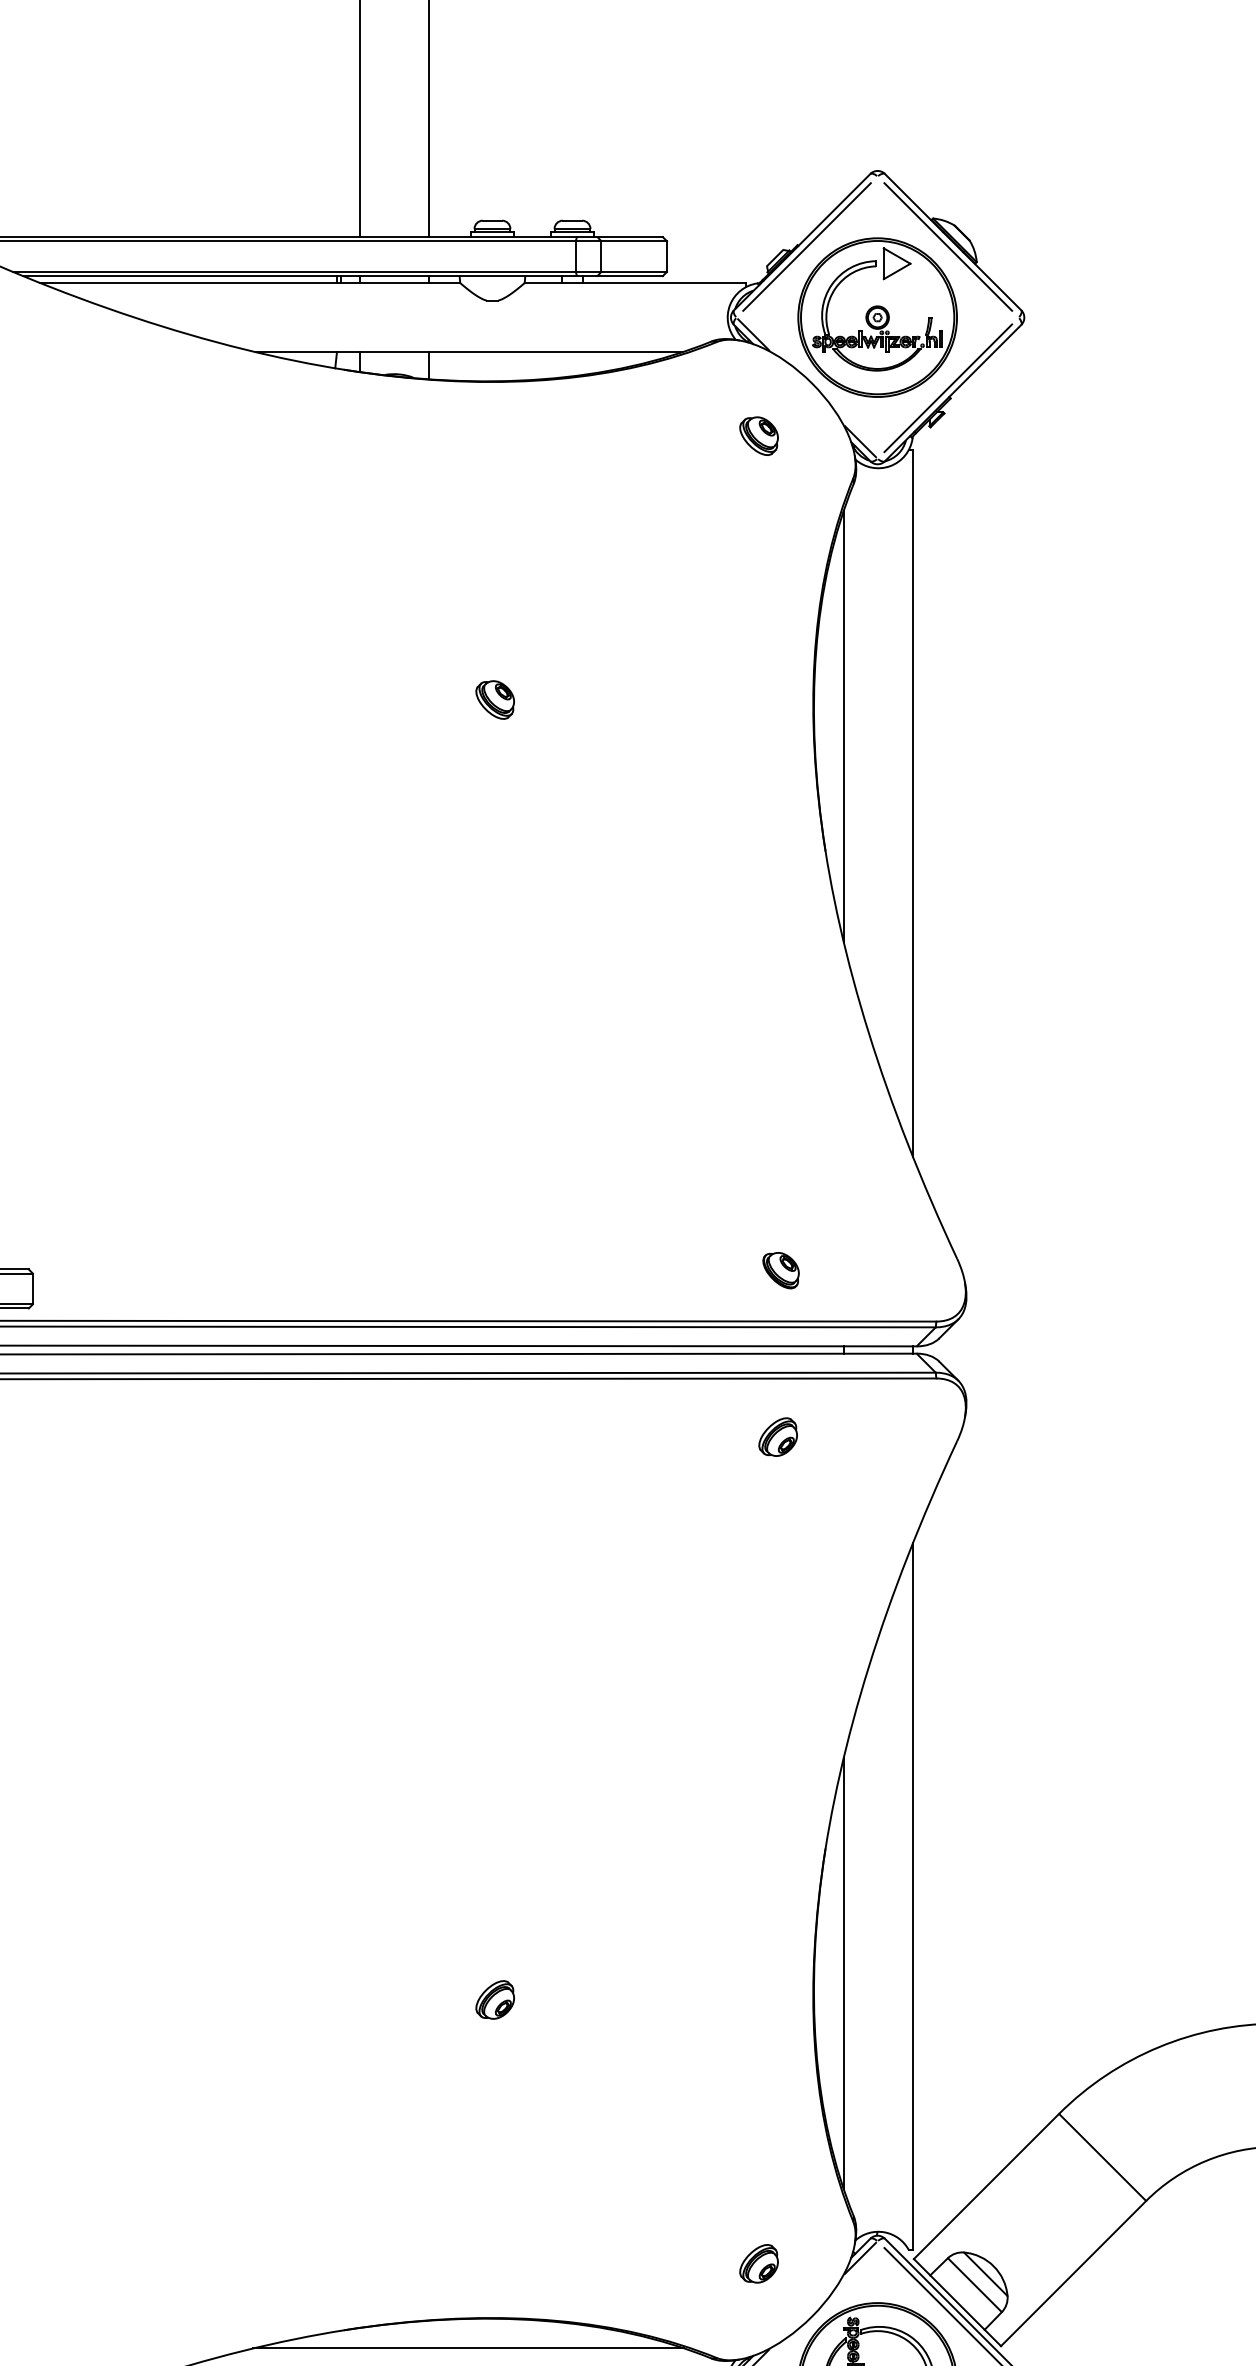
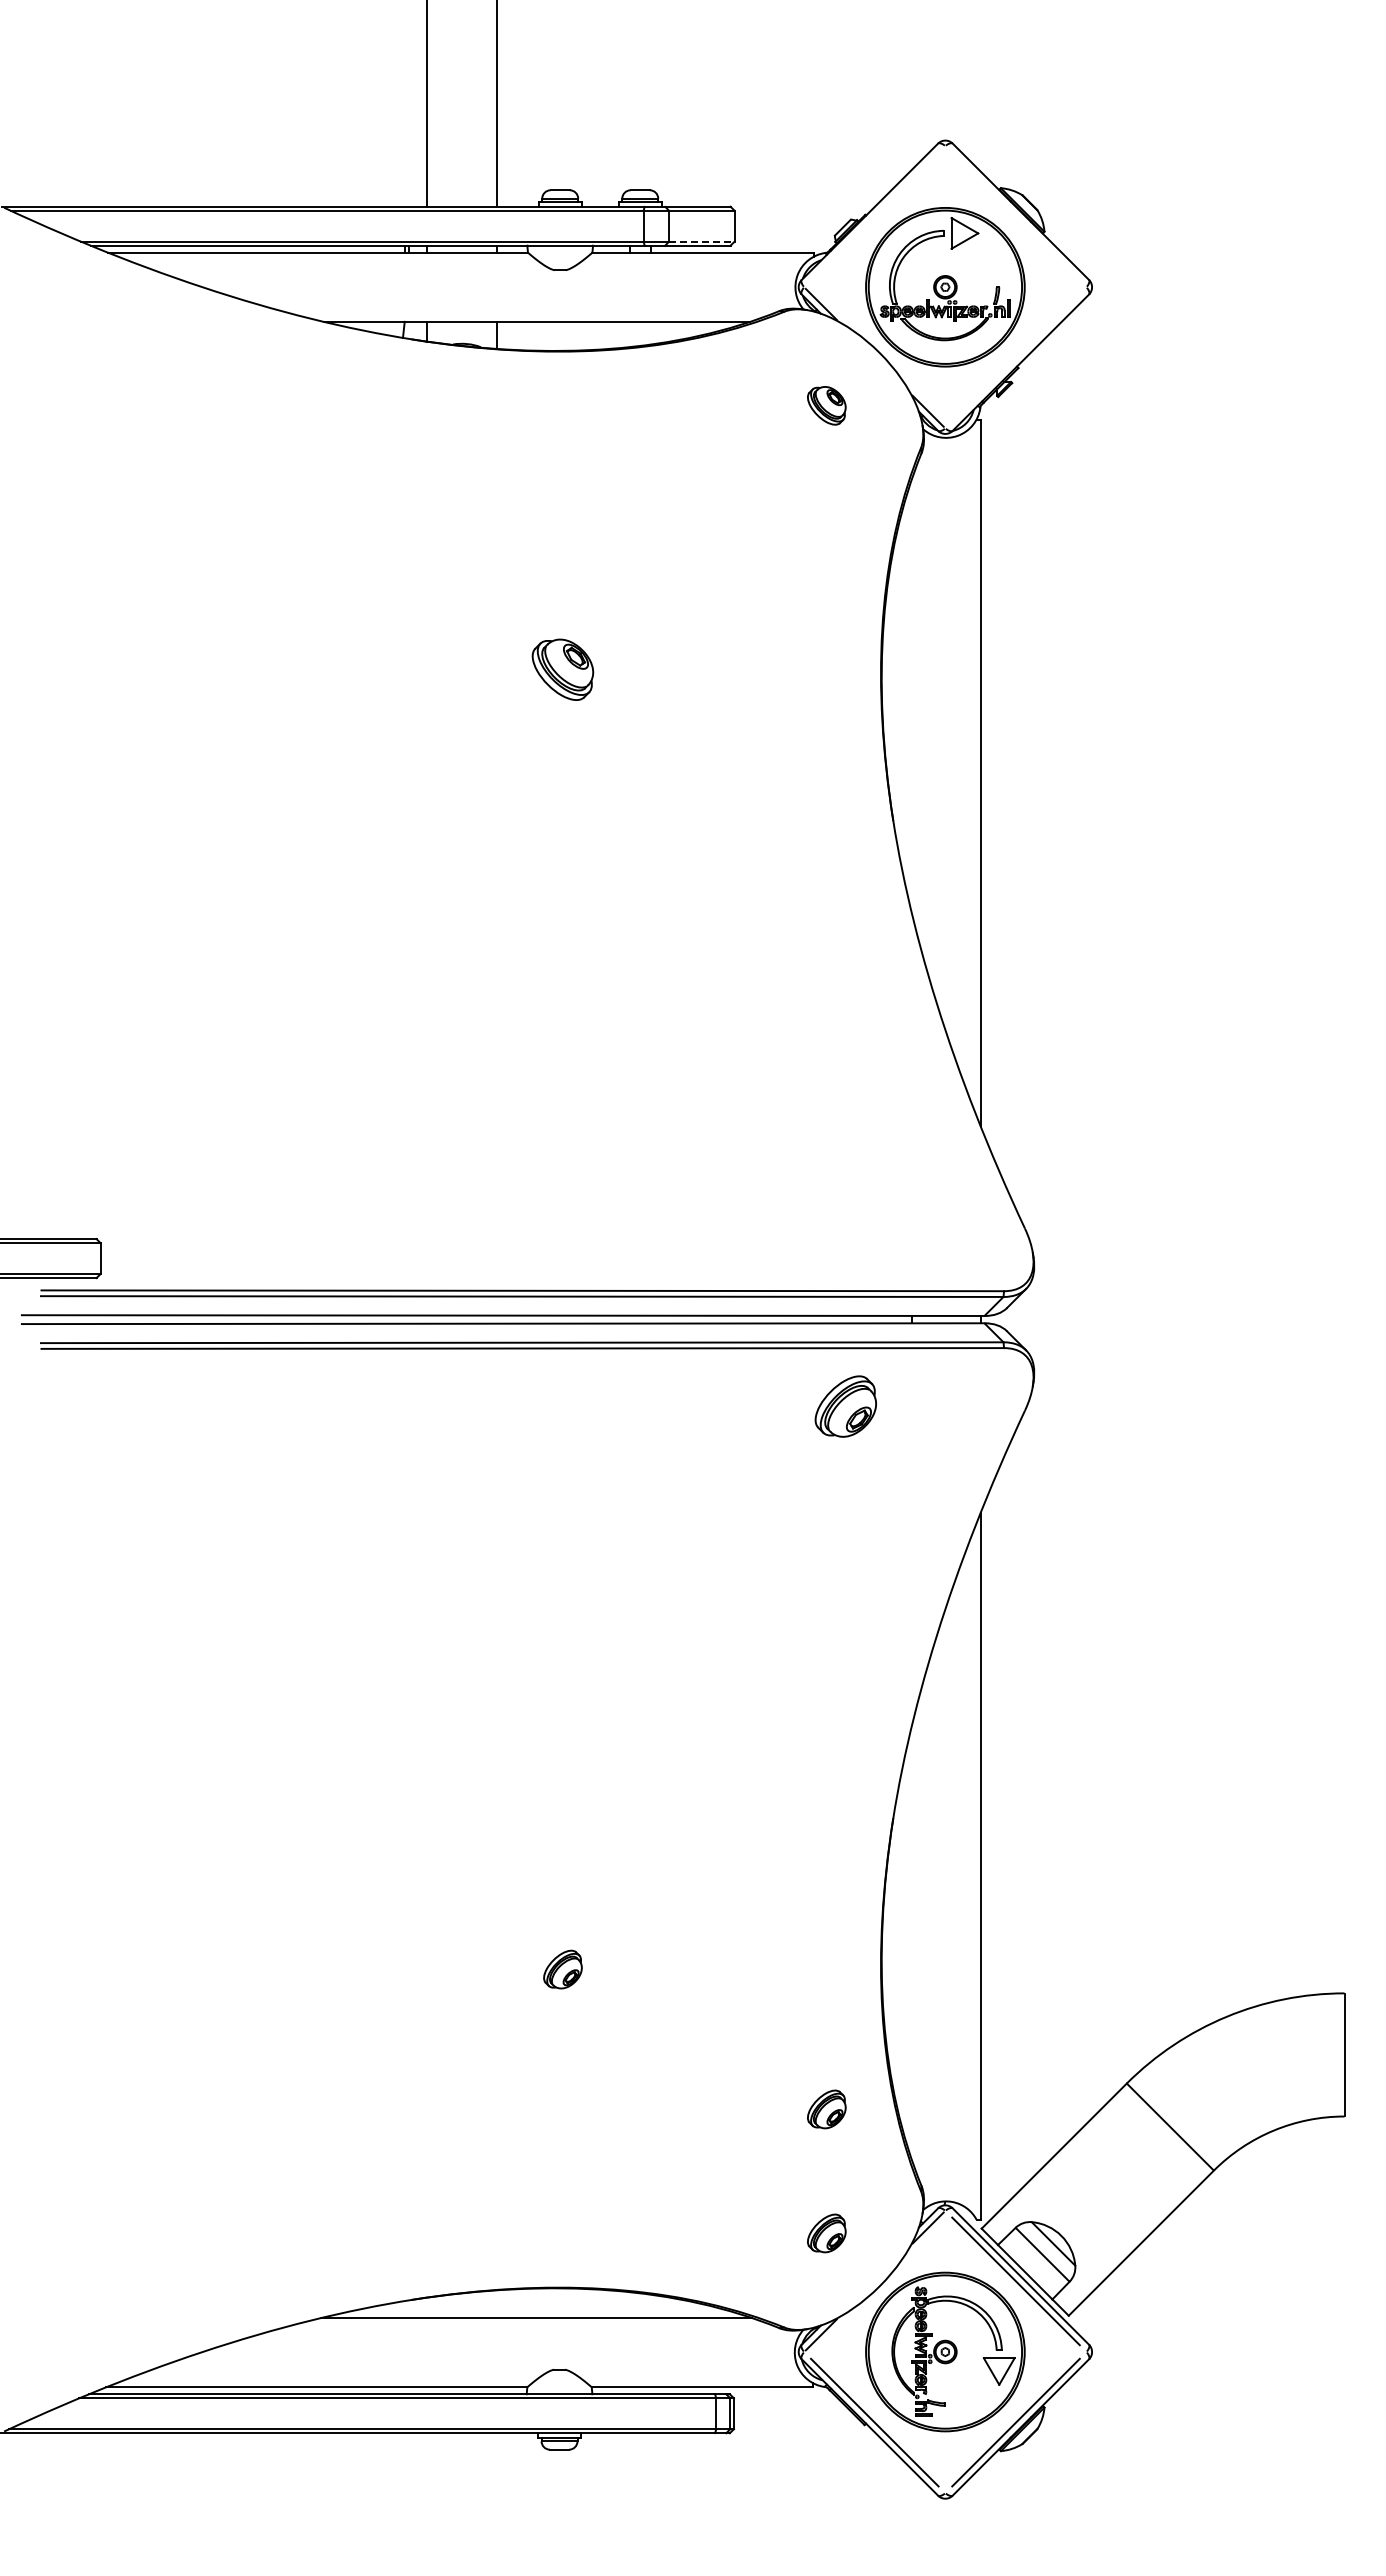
line: (806, 246) -> (874, 216), removed
line: (947, 246) -> (1015, 216), removed
line: (633, 271) -> (701, 241), solid -> dashed
line: (947, 387) -> (1015, 357), removed
part: (494, 699) -> (562, 669), size x1.6
line: (843, 725) -> (911, 695), removed
part: (780, 1269) -> (848, 1239), removed
part: (777, 1436) -> (845, 1406), size x1.6
line: (843, 1972) -> (911, 1942), removed
part: (758, 2139) -> (826, 2109), added

